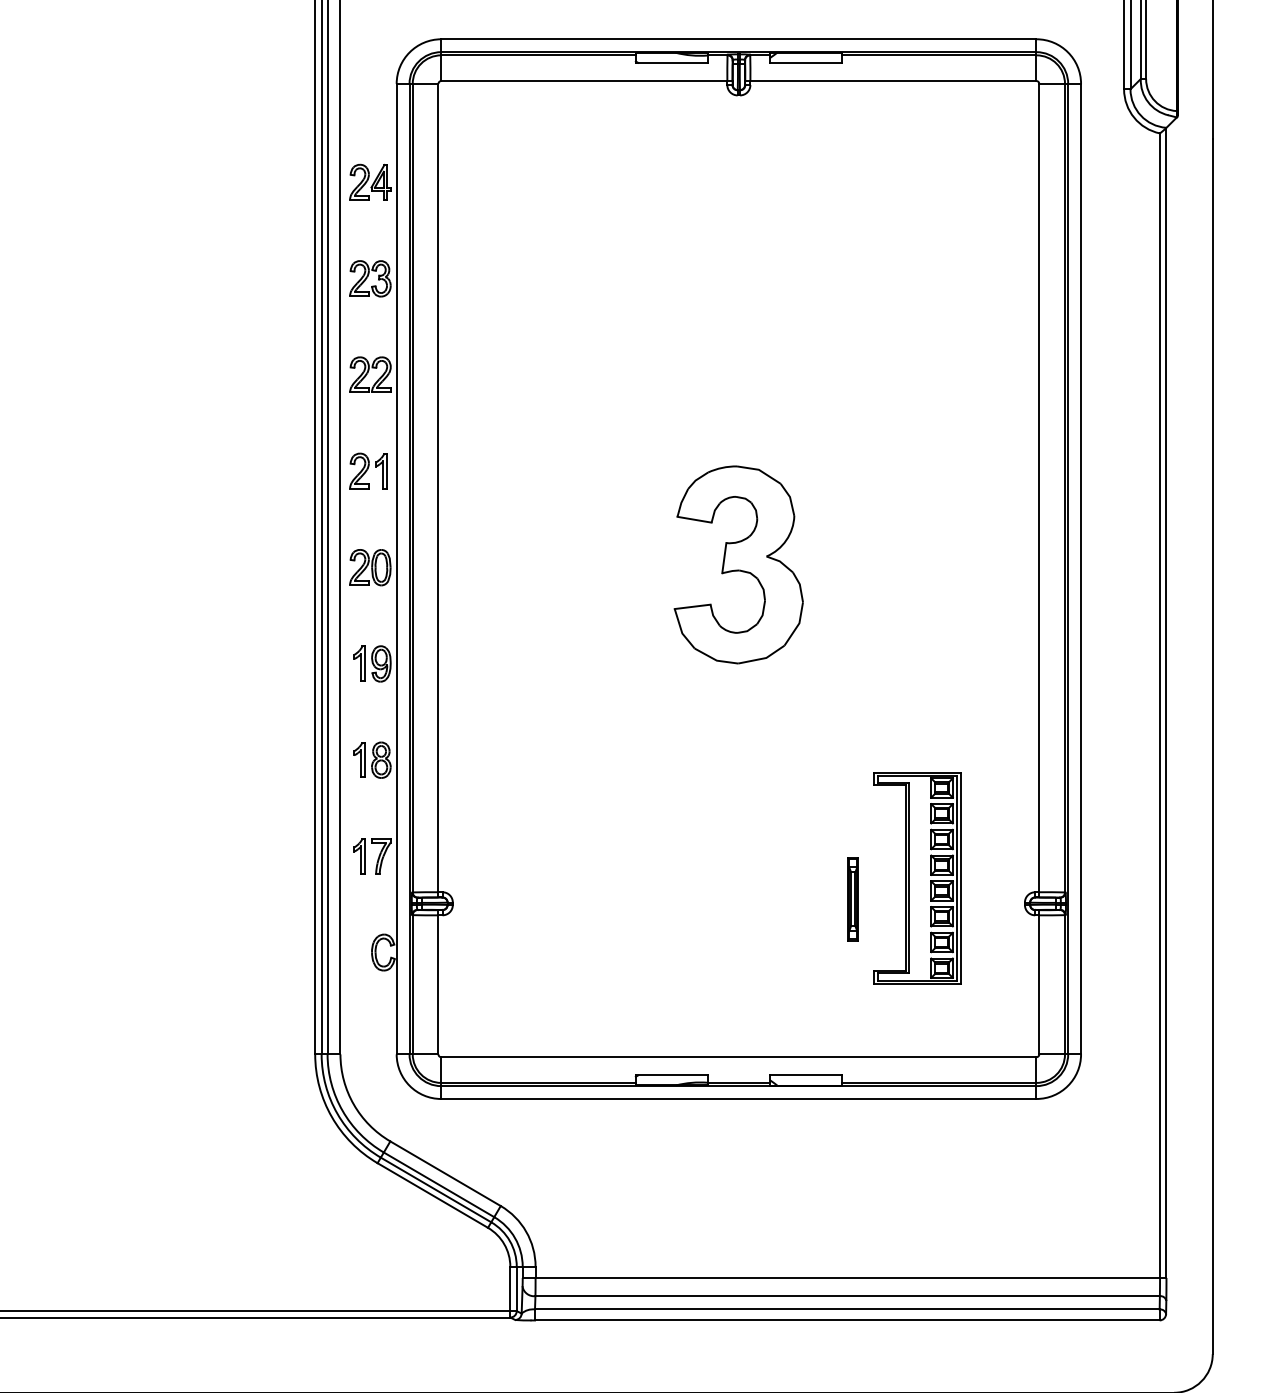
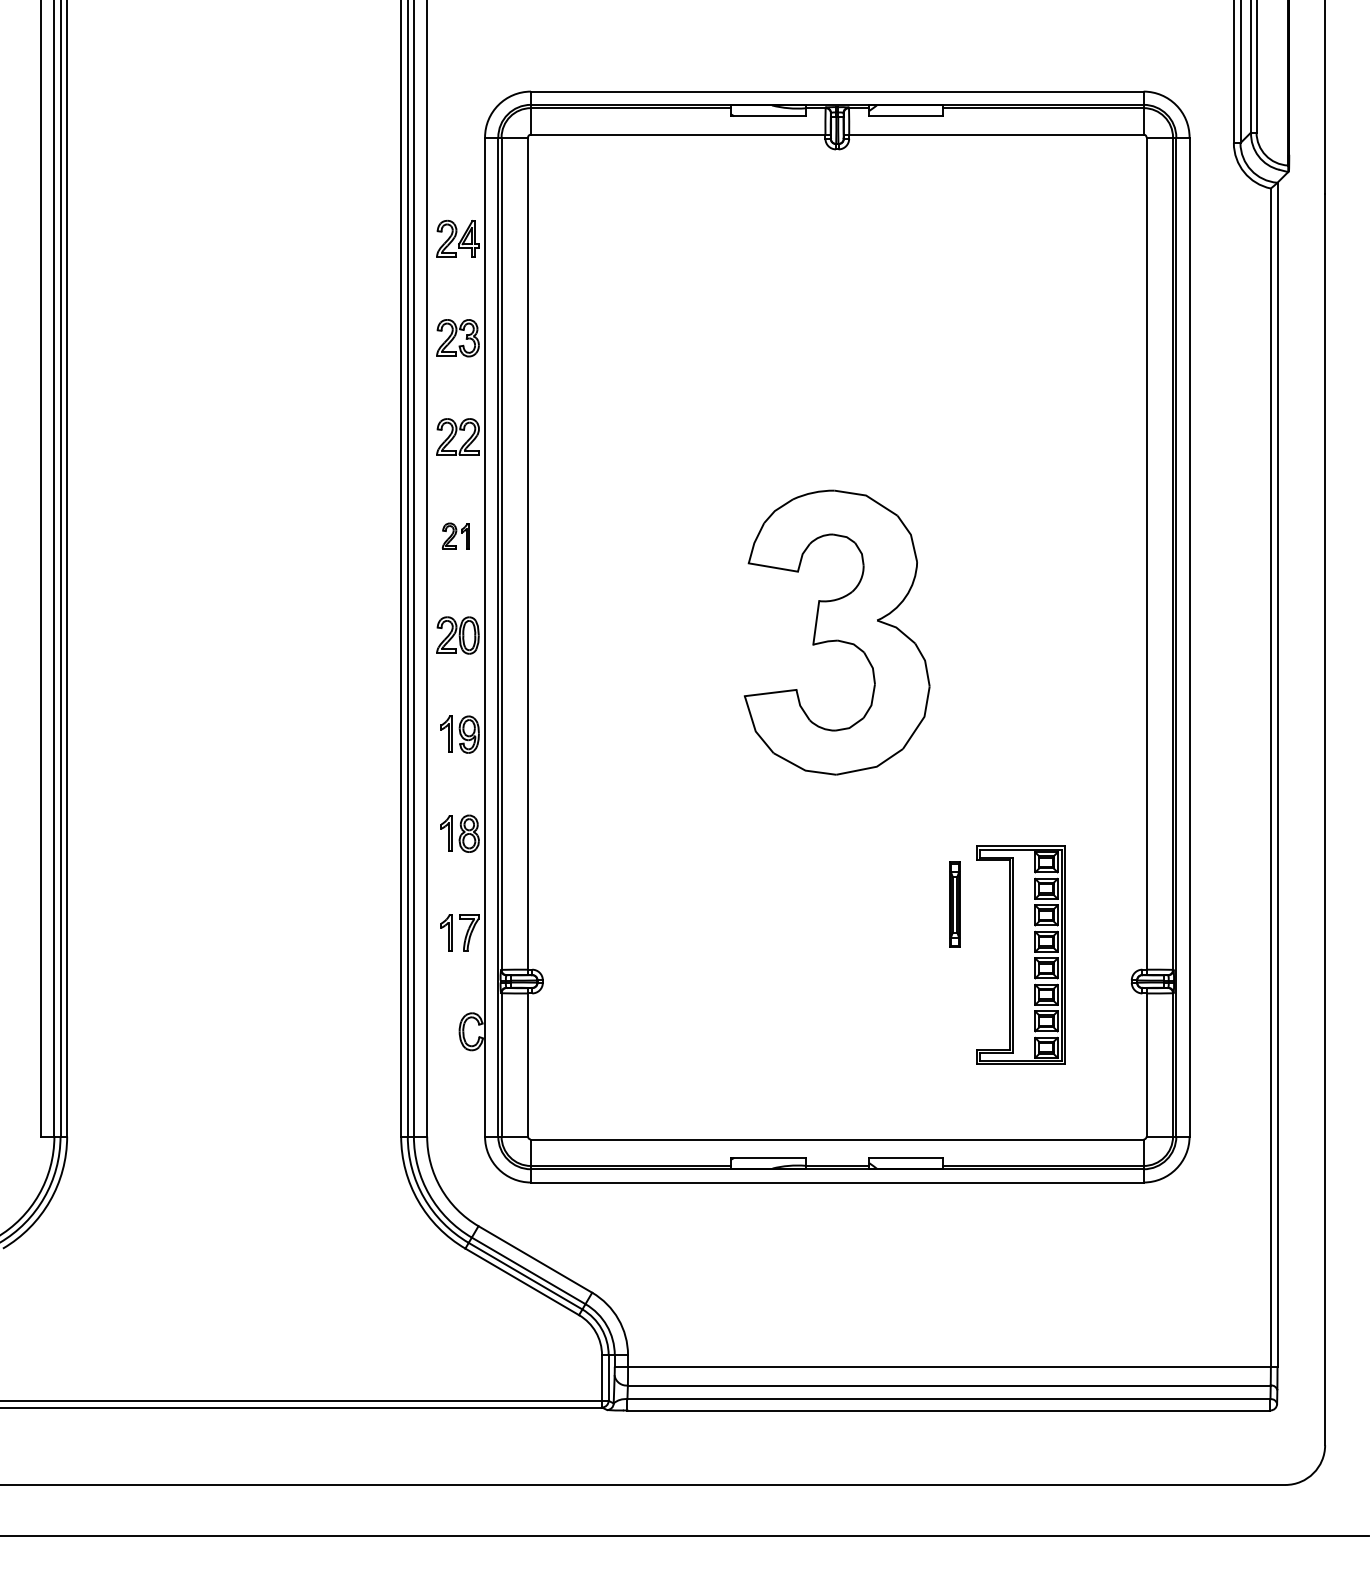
part: (367, 470) -> (455, 535), size x0.7
part: (739, 564) -> (837, 632), size x1.4
part: (852, 898) -> (954, 904), moved

